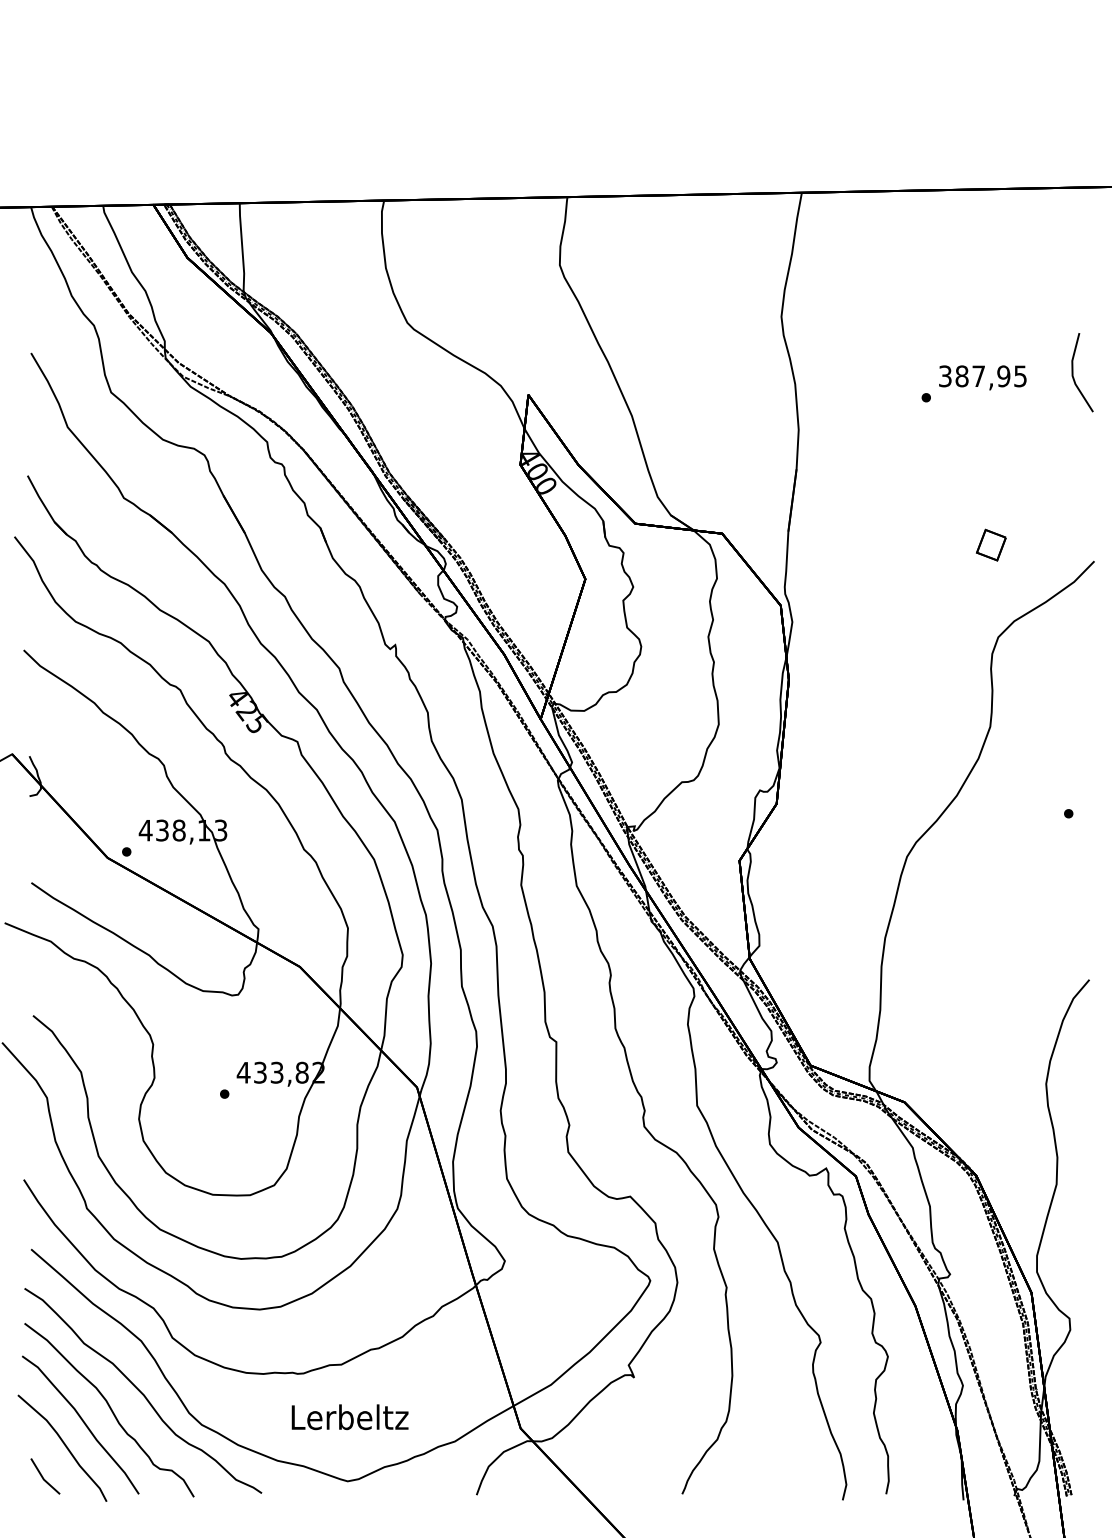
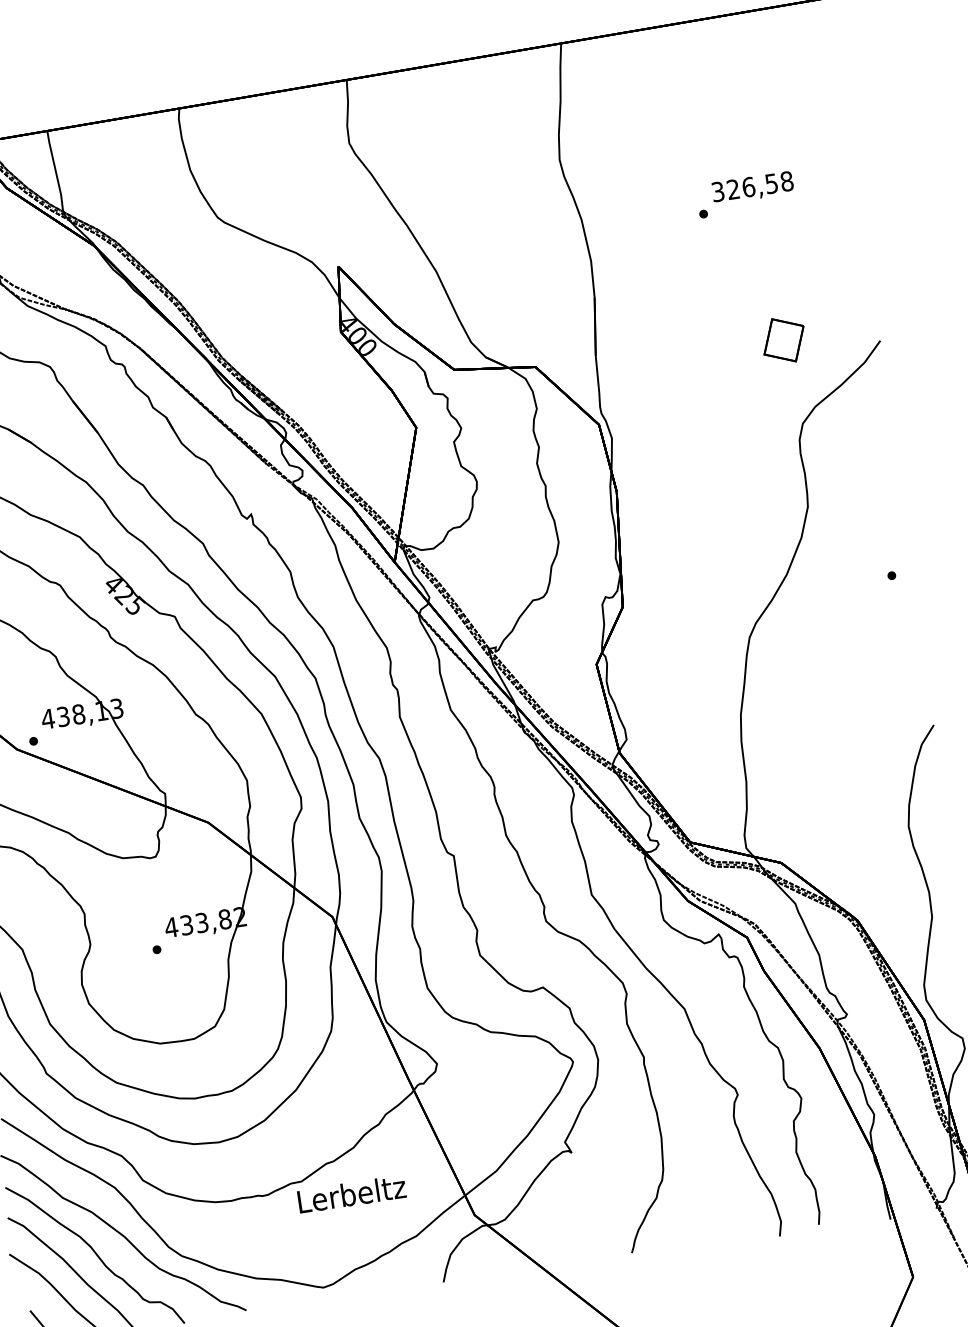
line: (1073, 372) -> (835, 170), removed
text: (991, 376) -> (760, 185), 387,95 -> 326,58
part: (990, 544) -> (782, 339), size x1.6
text: (349, 1417) -> (351, 1194), moved

